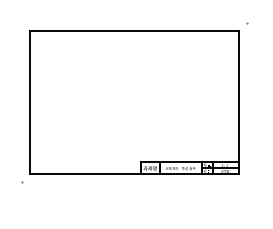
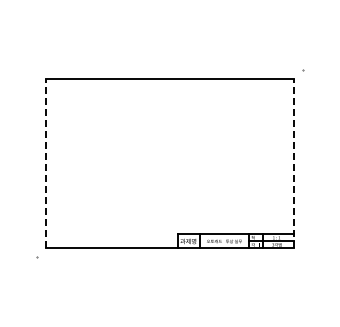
line: (29, 102) -> (46, 163), solid -> dashed
line: (239, 102) -> (293, 163), solid -> dashed

